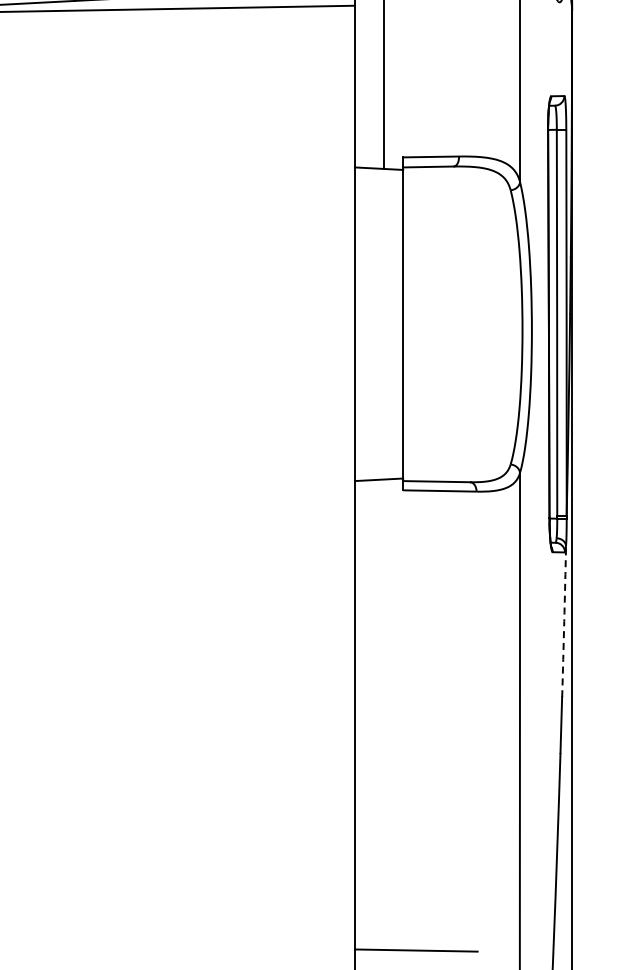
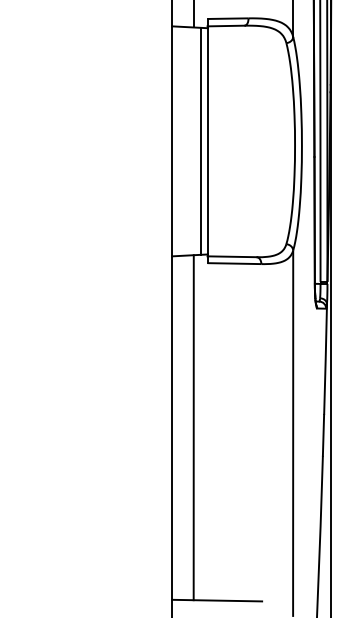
line: (393, 324) -> (200, 141), added
arc: (564, 621) -> (325, 359), dashed -> solid
line: (384, 714) -> (193, 427), added

